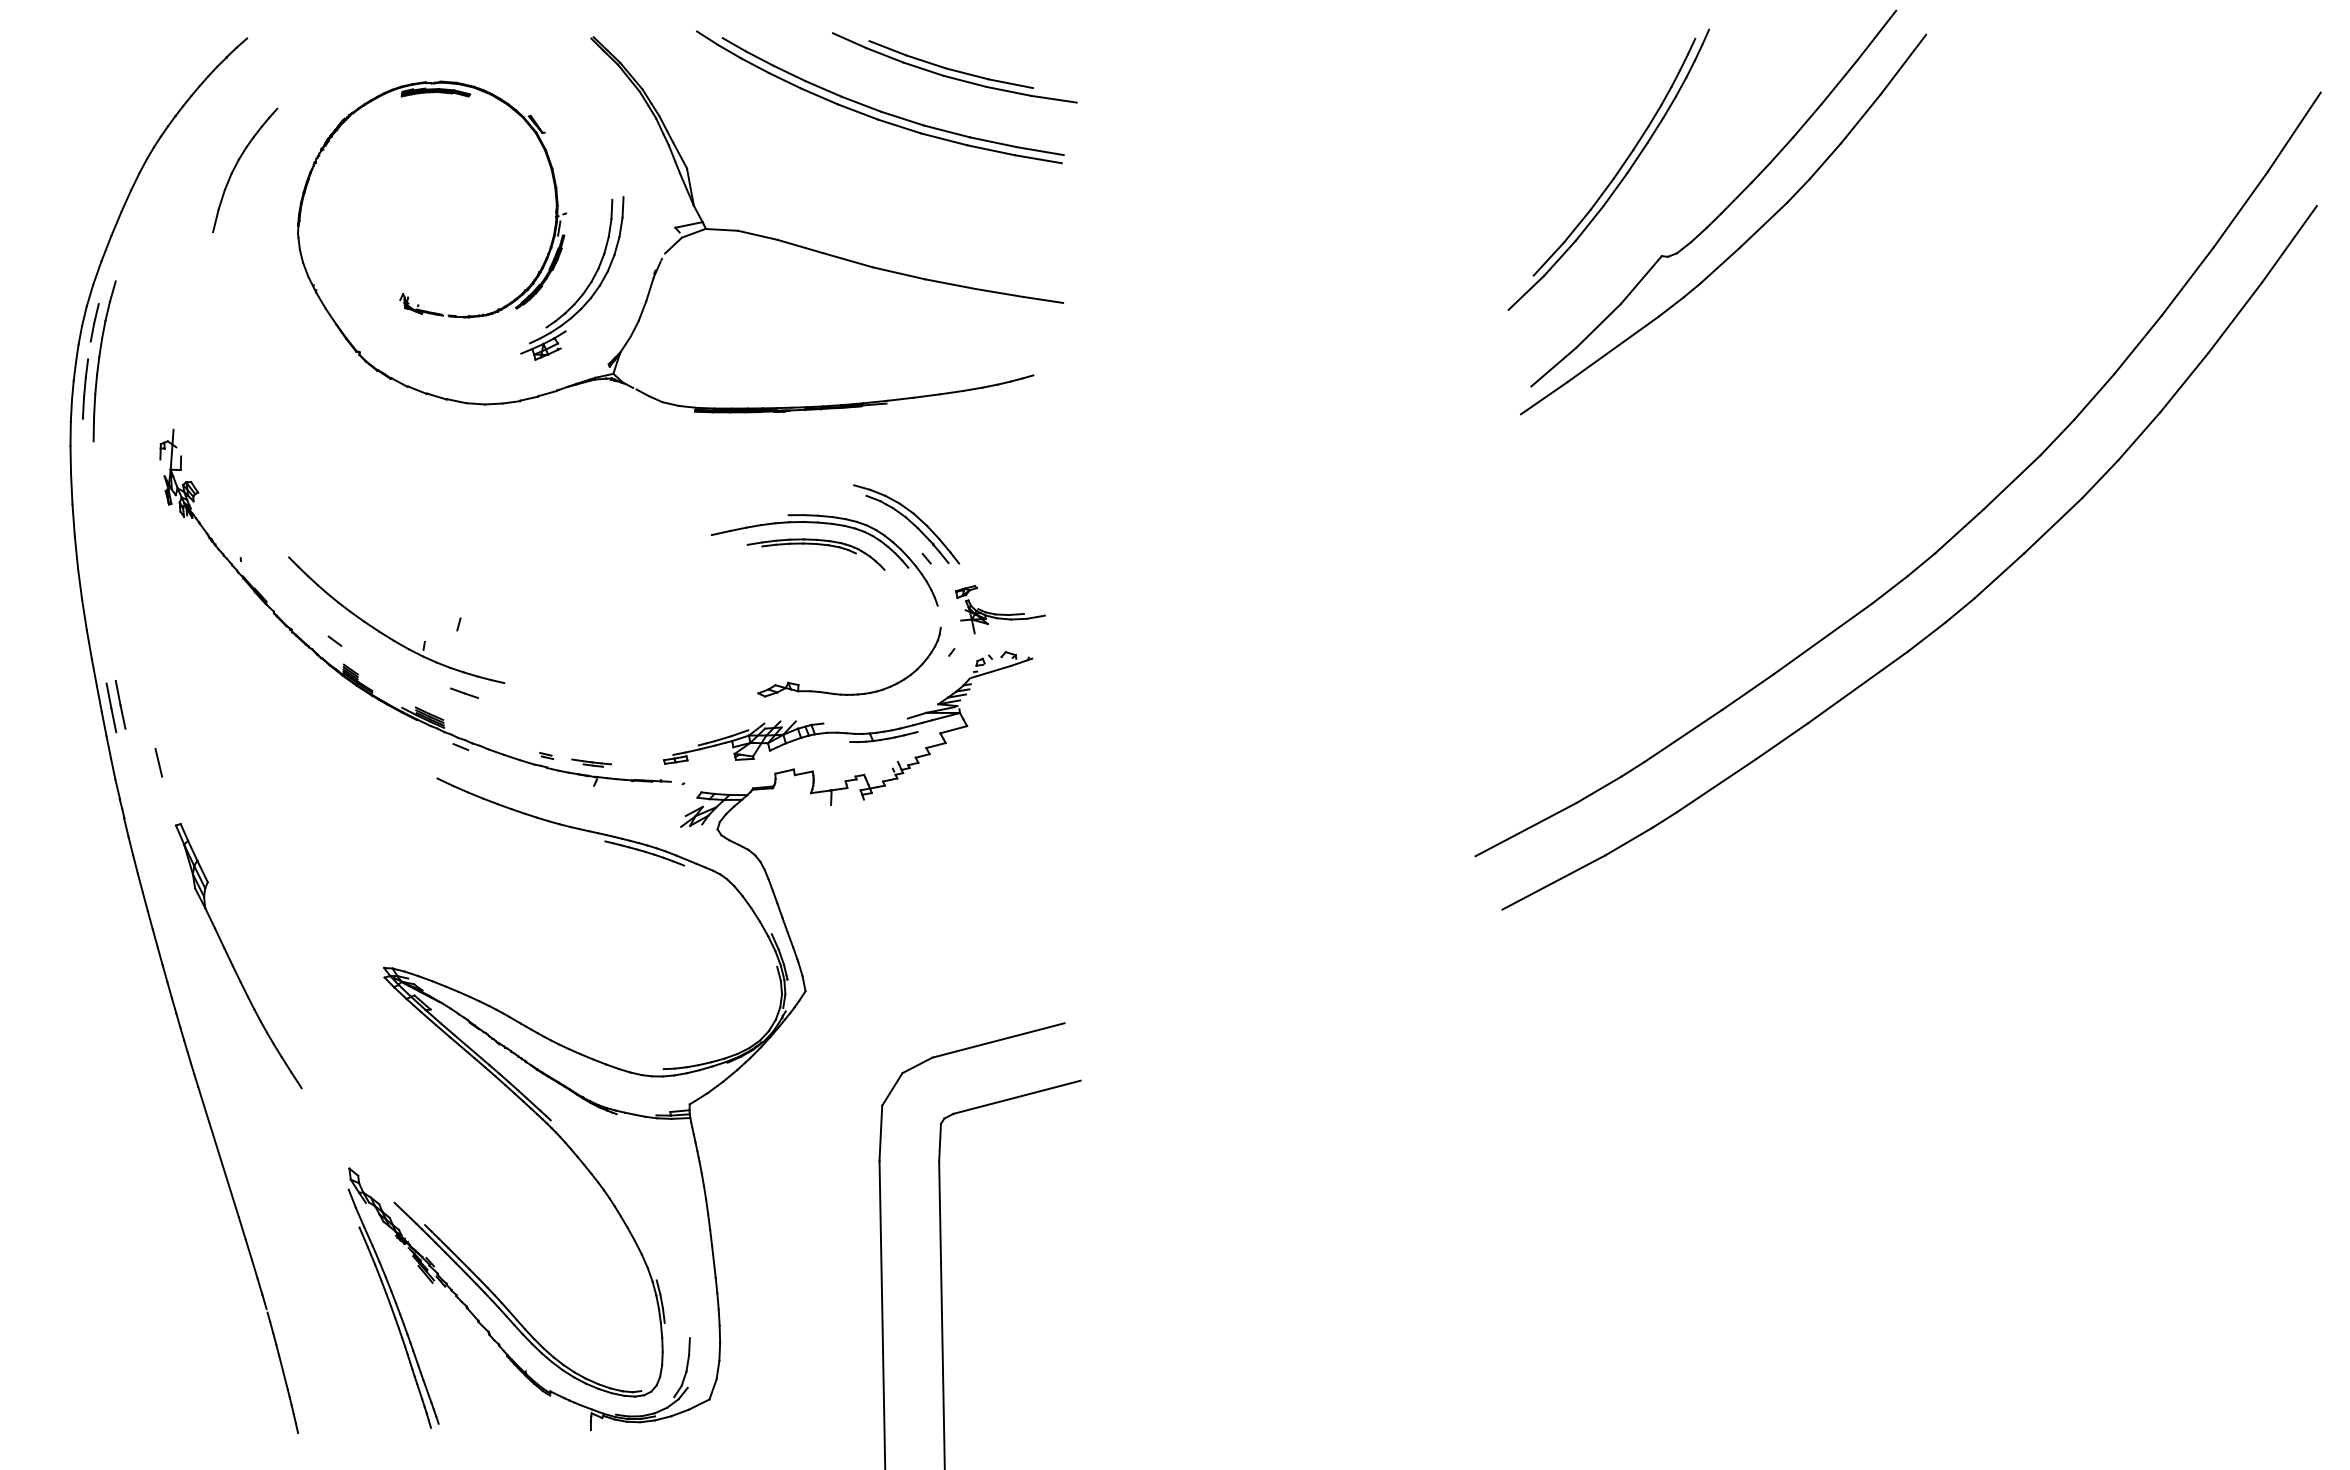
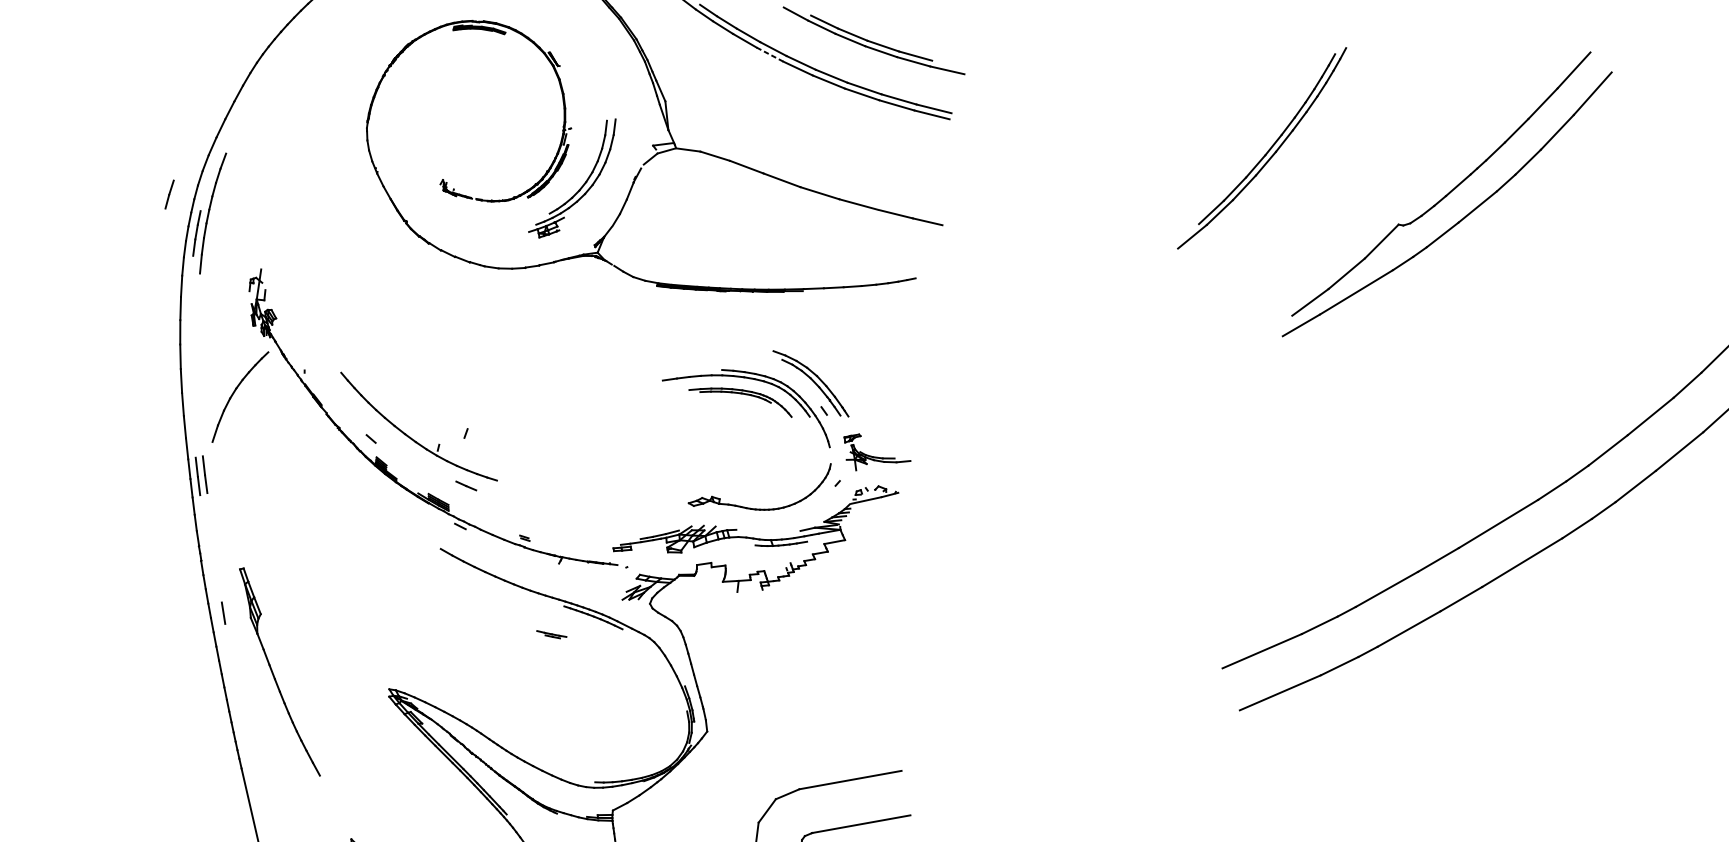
line: (819, 96) -> (769, 54), solid -> dashed
part: (236, 166) -> (234, 393), moved
part: (1614, 175) -> (1266, 152), moved
line: (94, 322) -> (169, 194), moved
line: (158, 762) -> (223, 612), moved
part: (591, 762) -> (551, 634), moved

